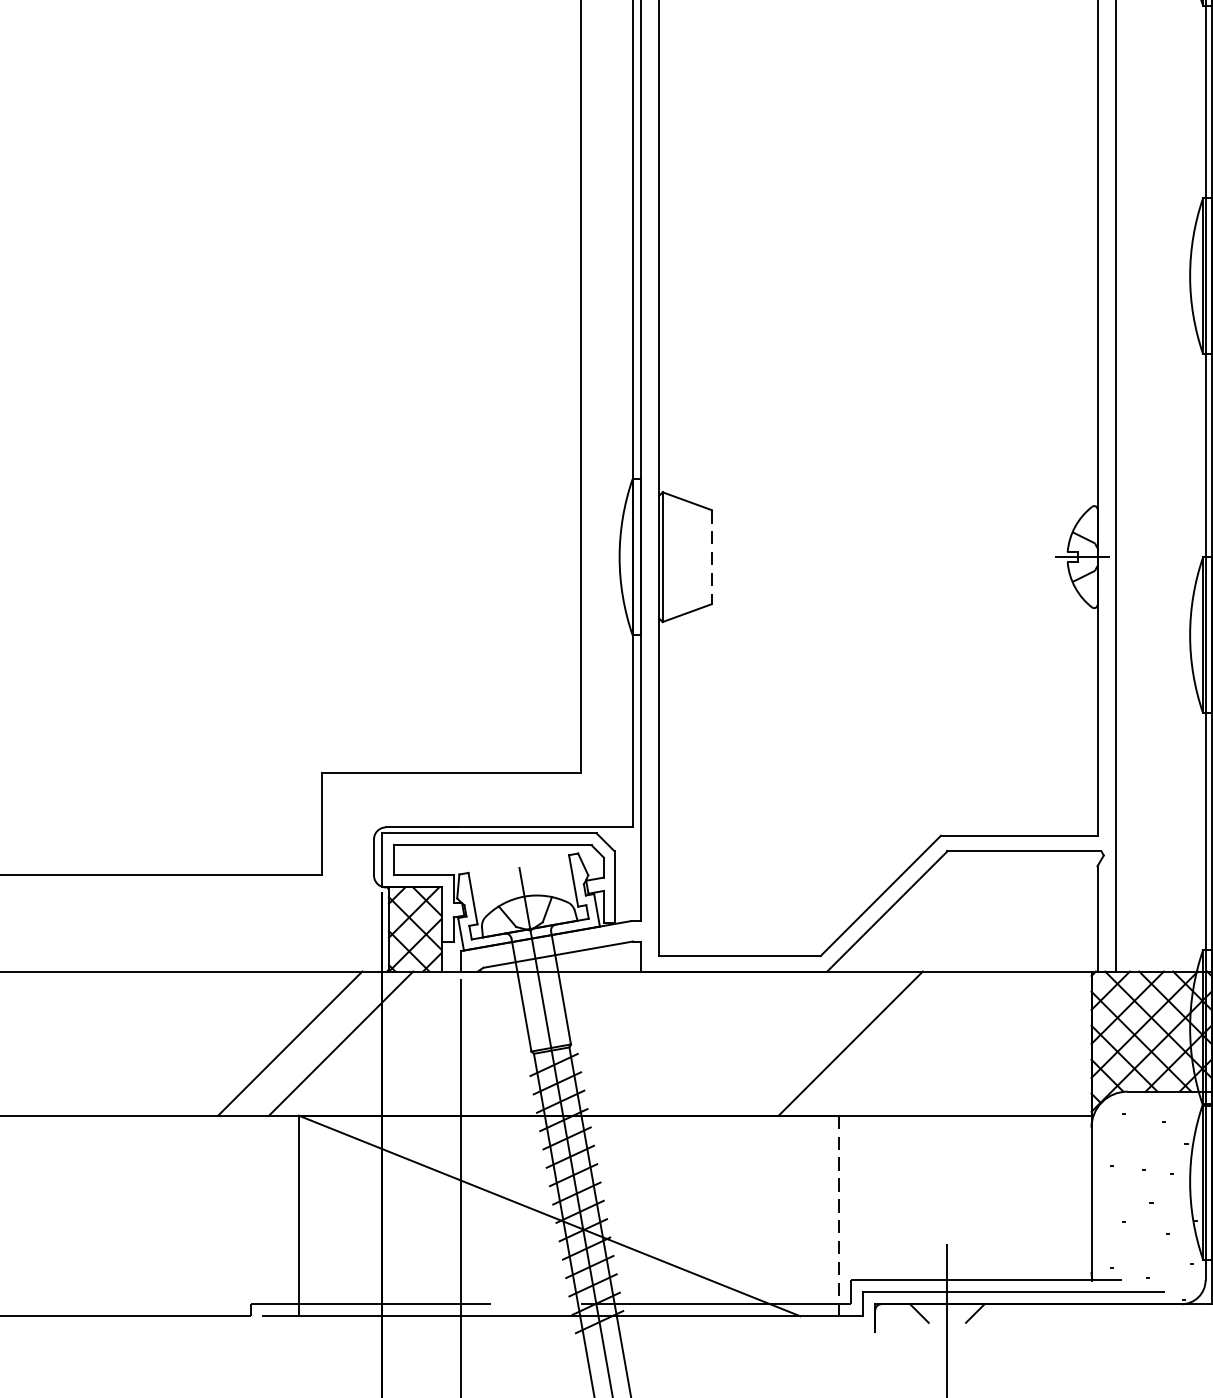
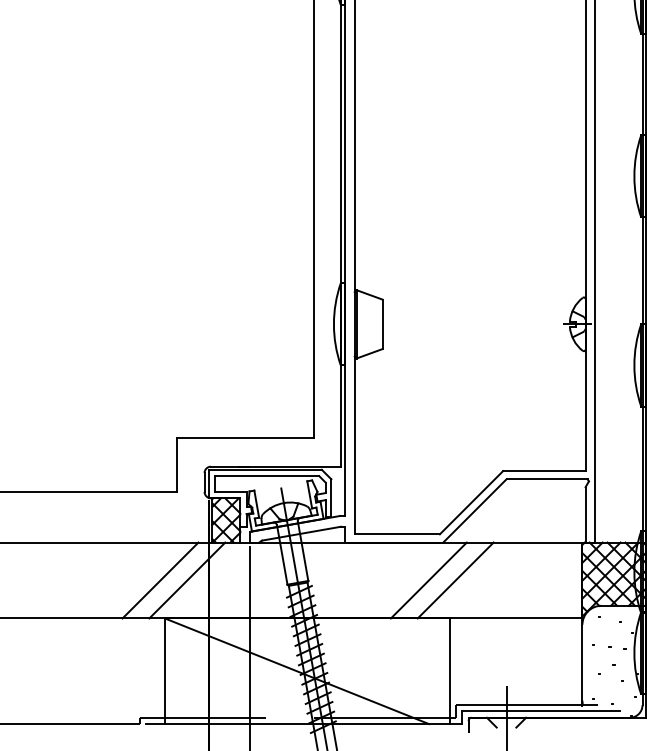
line: (711, 557) -> (382, 324), dashed -> solid
line: (799, 1043) -> (428, 580), added
line: (839, 1216) -> (449, 671), dashed -> solid

